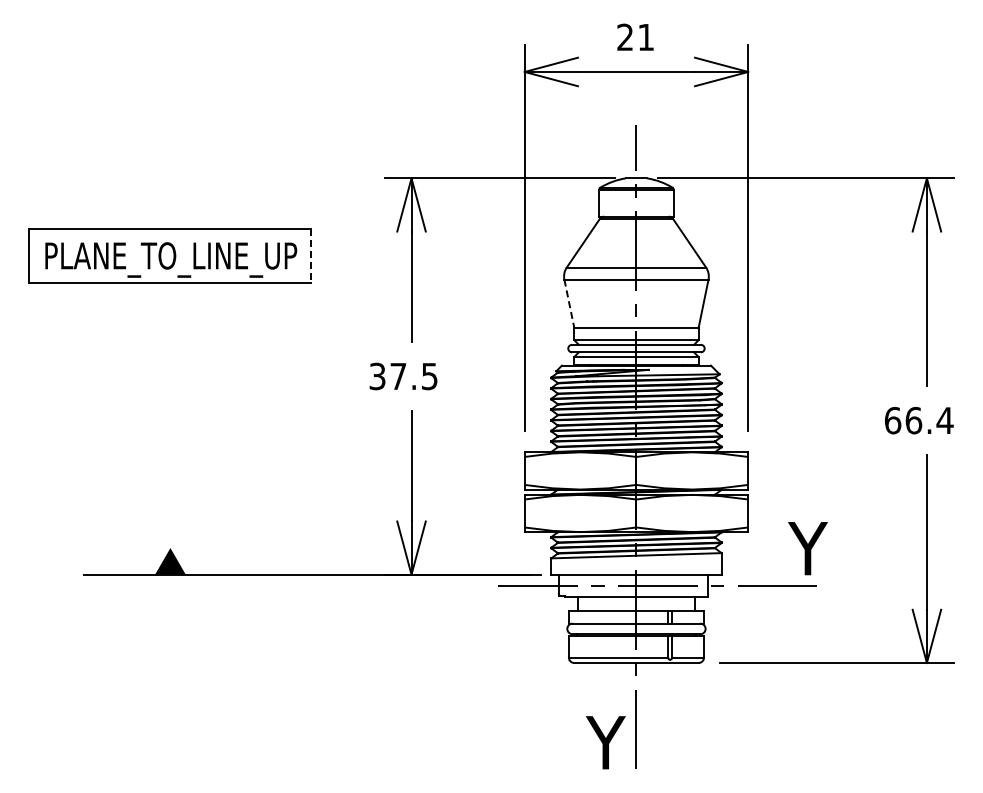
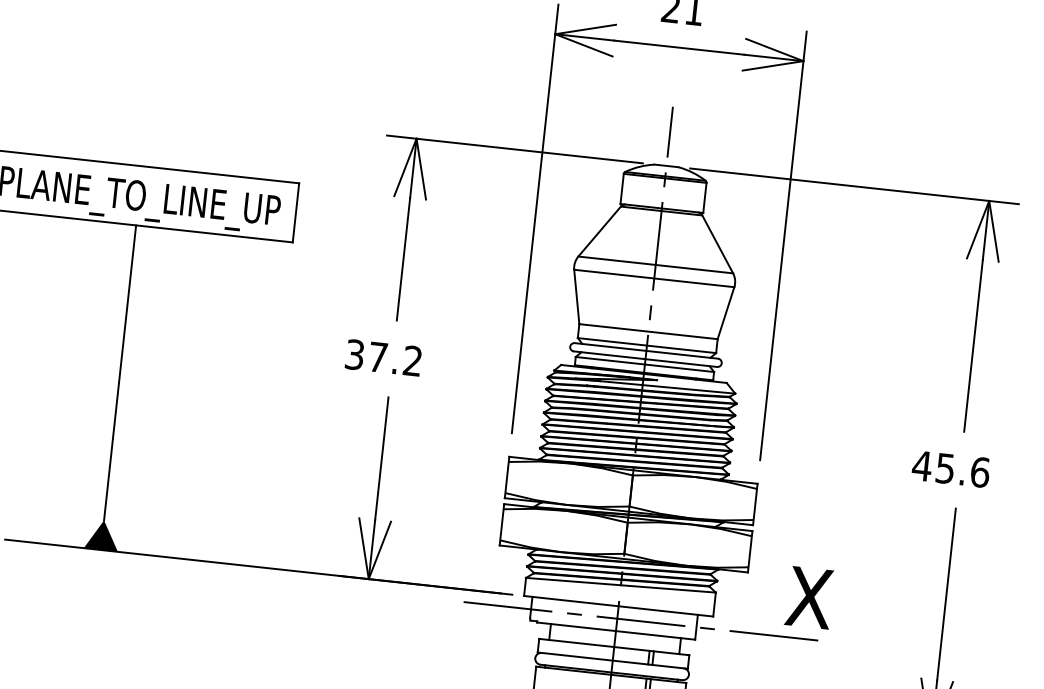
line: (311, 255) -> (296, 212), dashed -> solid
line: (569, 304) -> (576, 297), dashed -> solid
text: (429, 376) -> (412, 361), 37.5 -> 37.2
line: (170, 415) -> (120, 373), added
text: (918, 420) -> (950, 469), 66.4 -> 45.6
text: (806, 548) -> (810, 597), Y -> X

